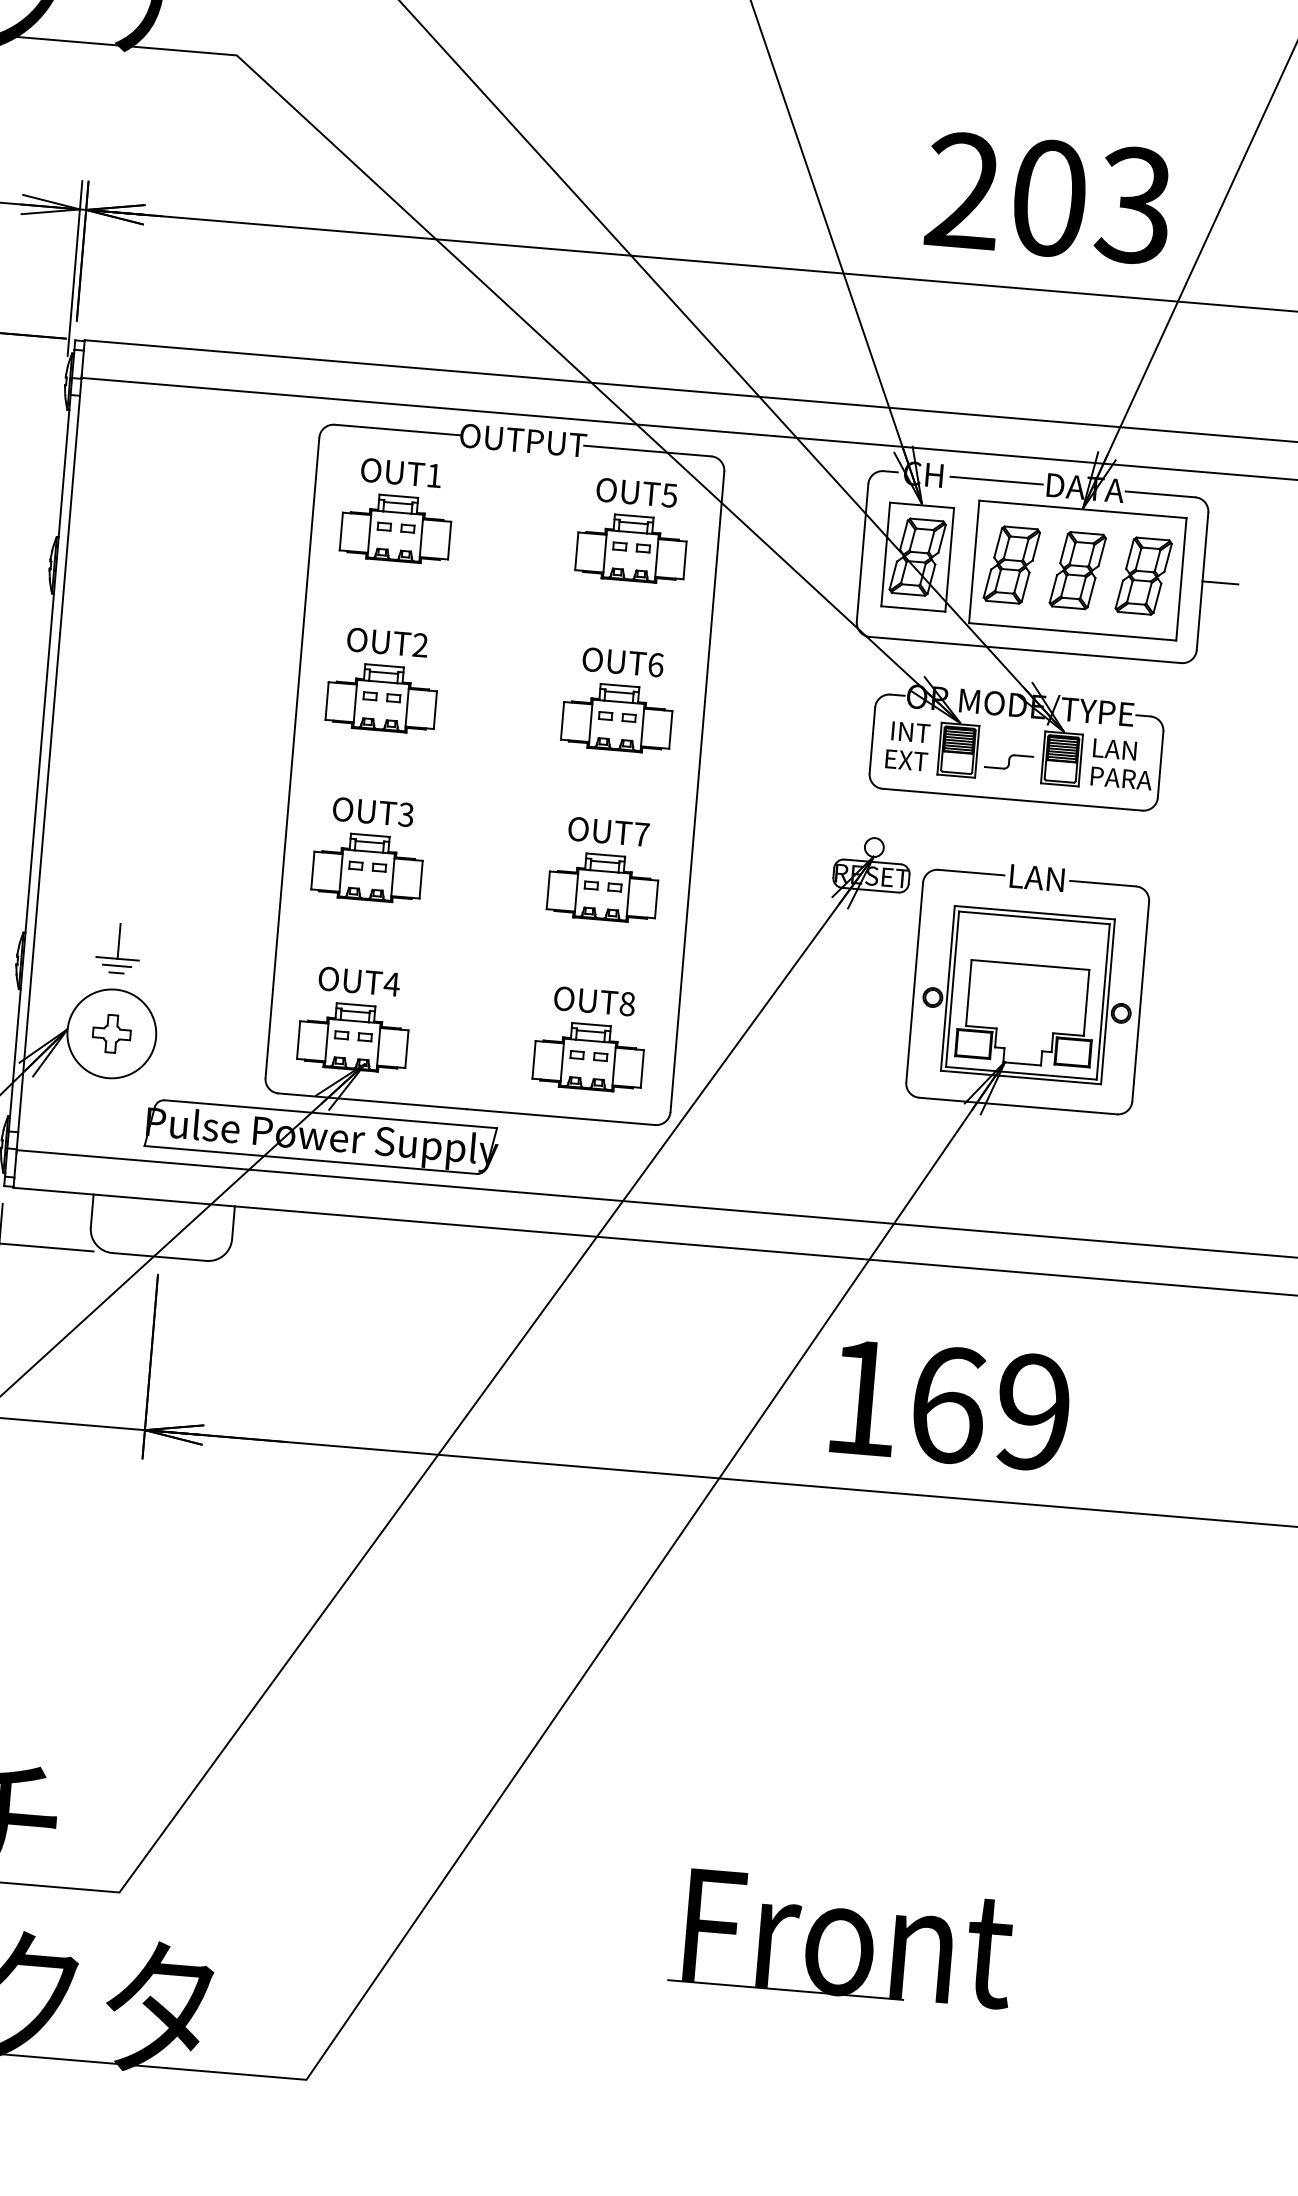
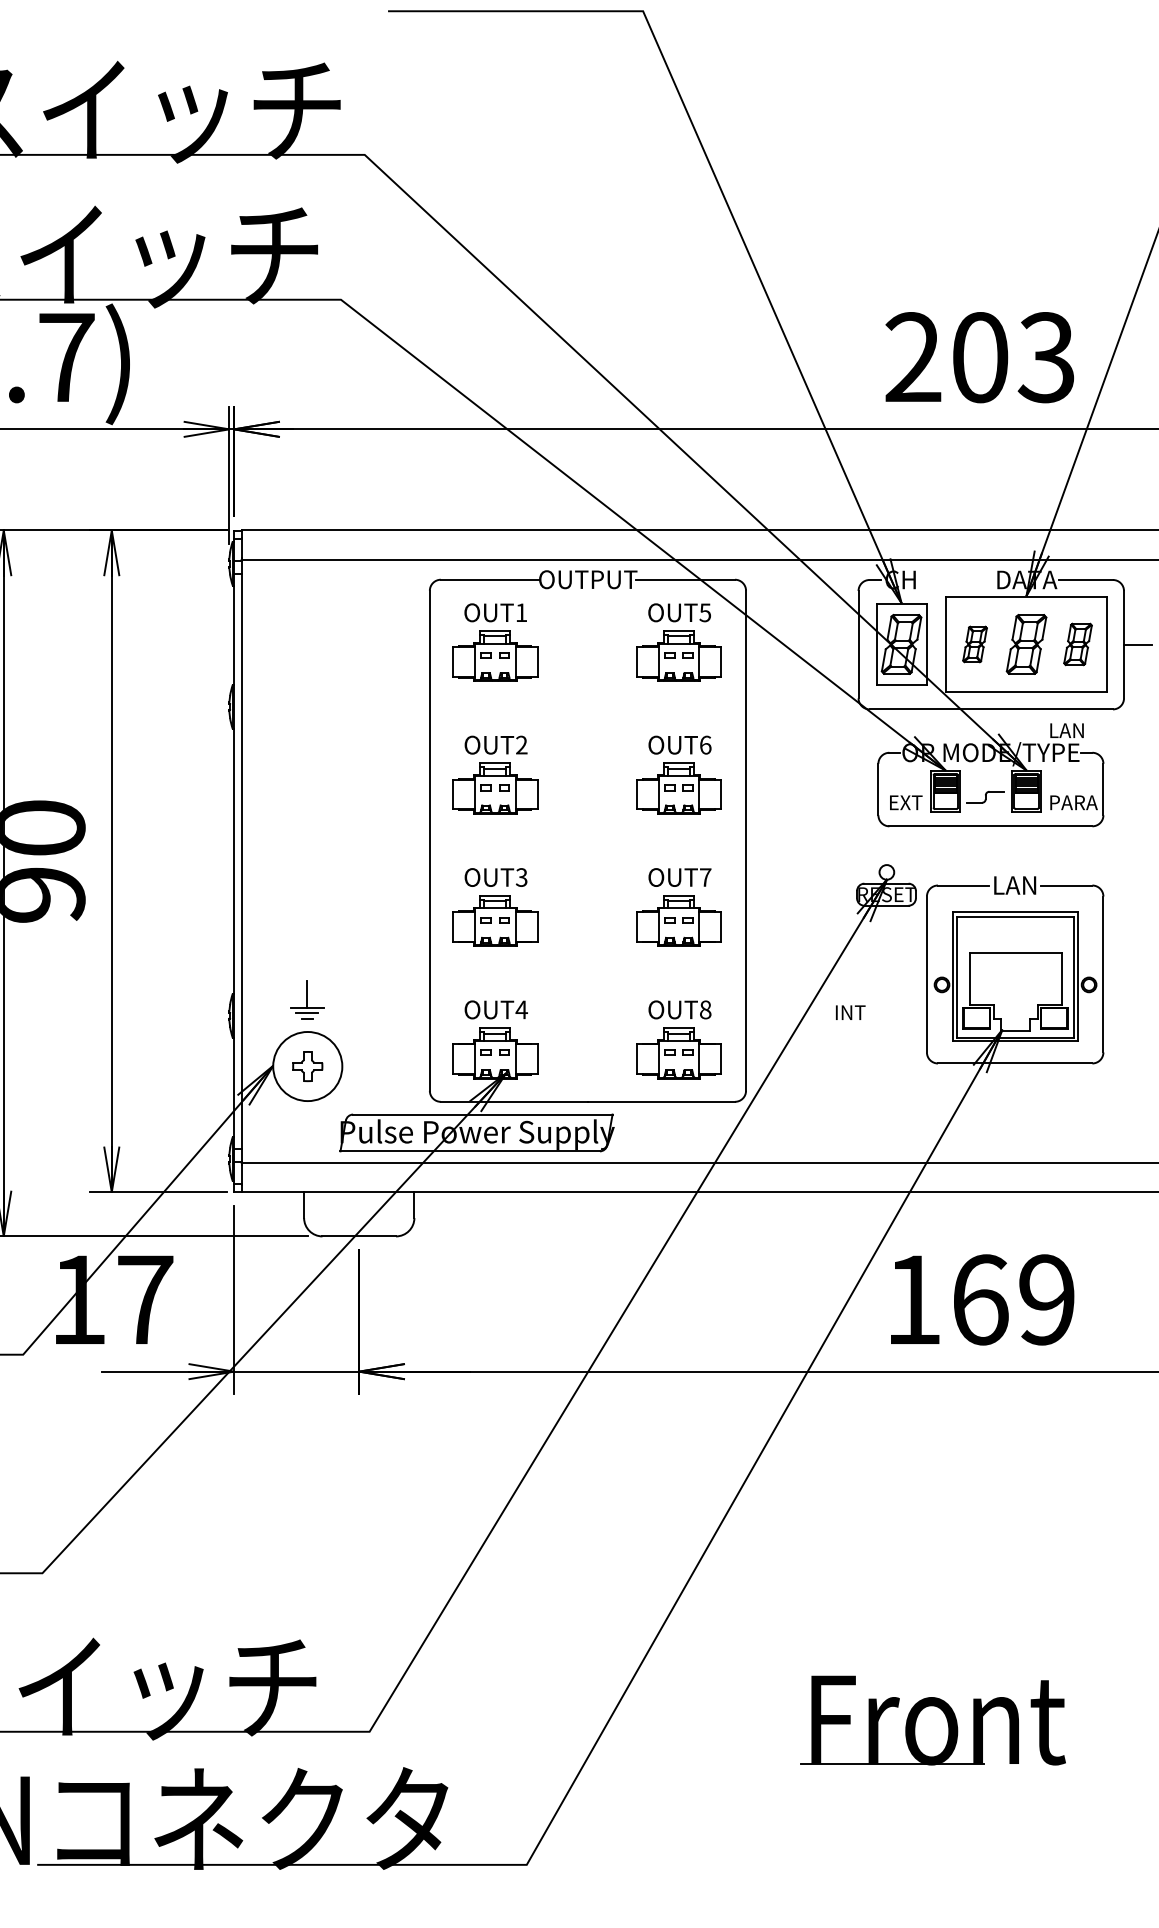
line: (996, 480) -> (957, 579), removed
part: (1011, 565) -> (974, 644), size x0.6
part: (1142, 576) -> (1077, 644), size x0.7
text: (910, 732) -> (850, 1012), moved
text: (1114, 749) -> (1066, 730), moved

